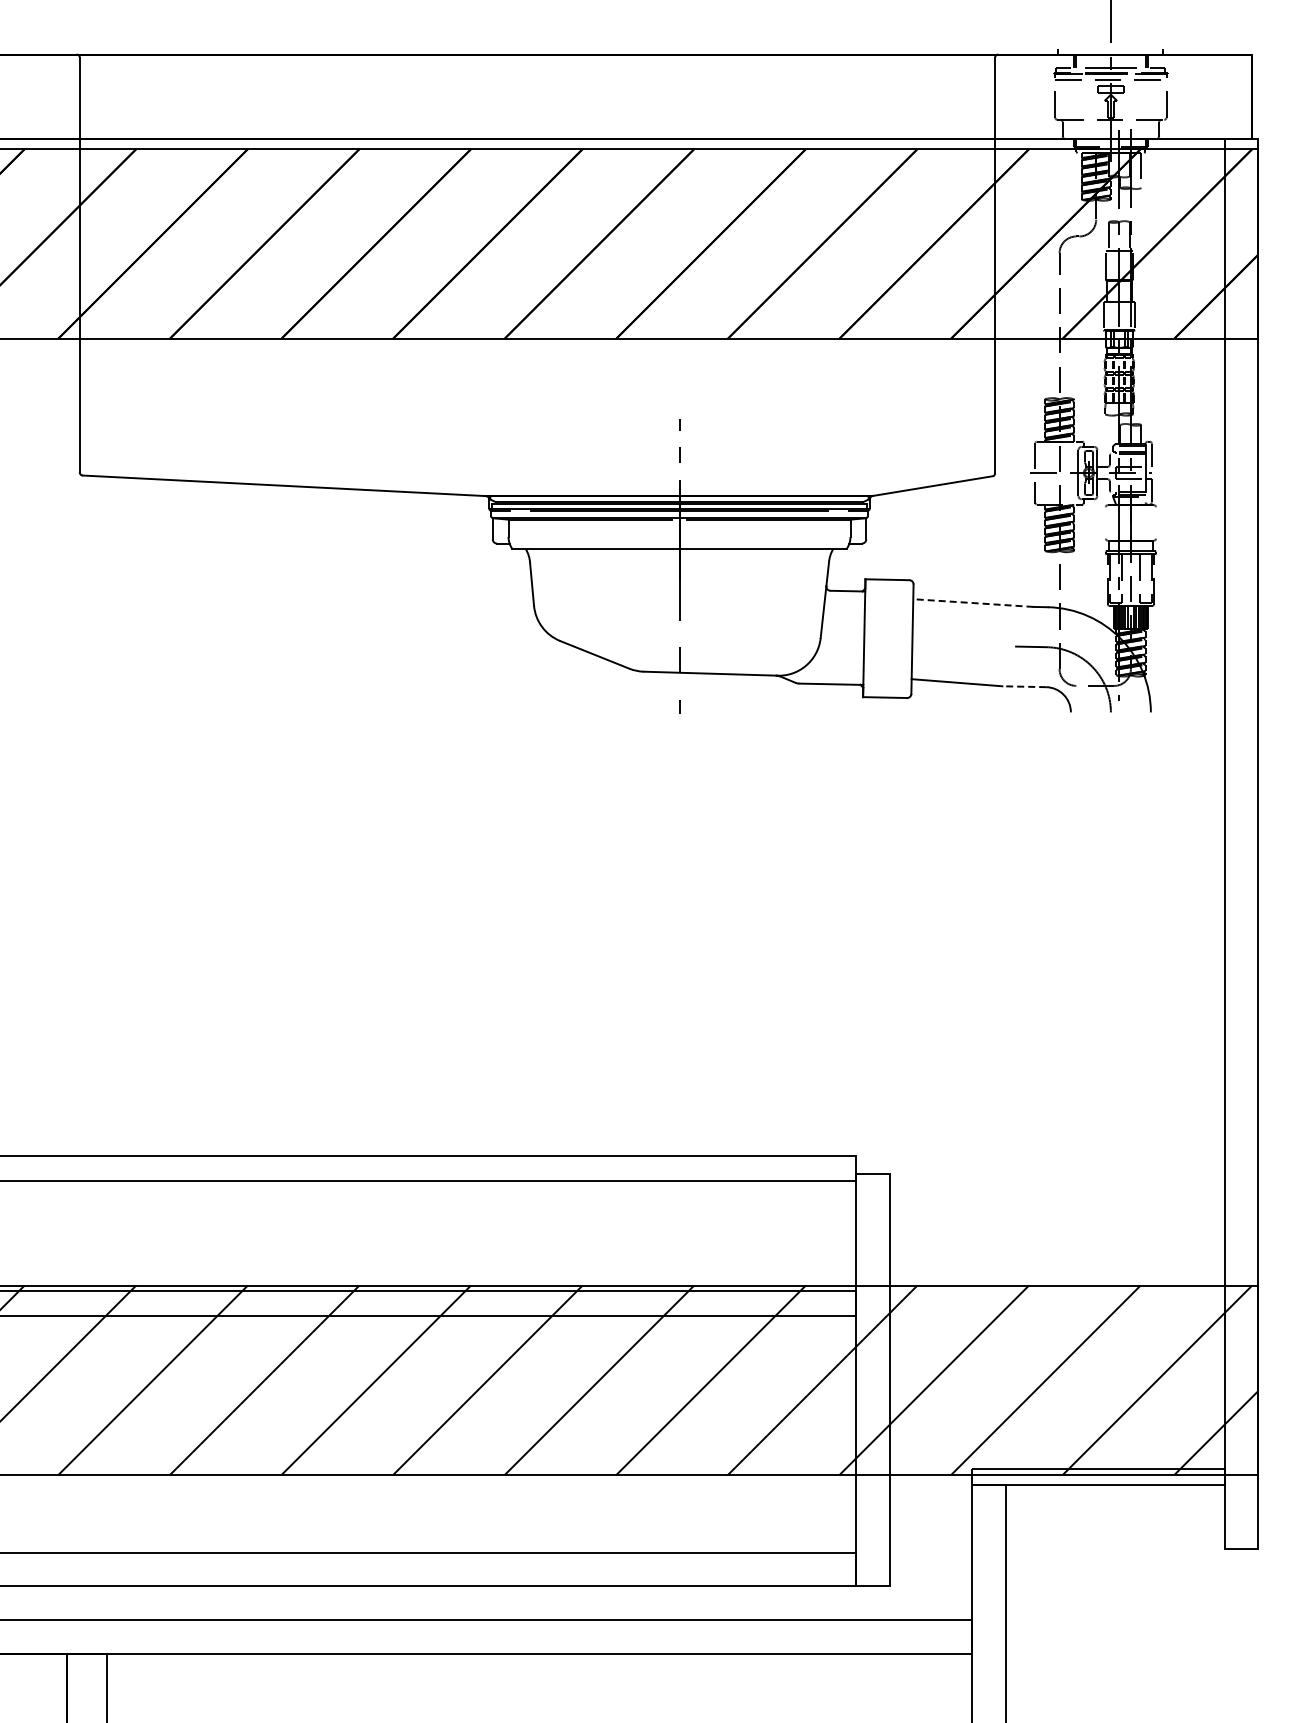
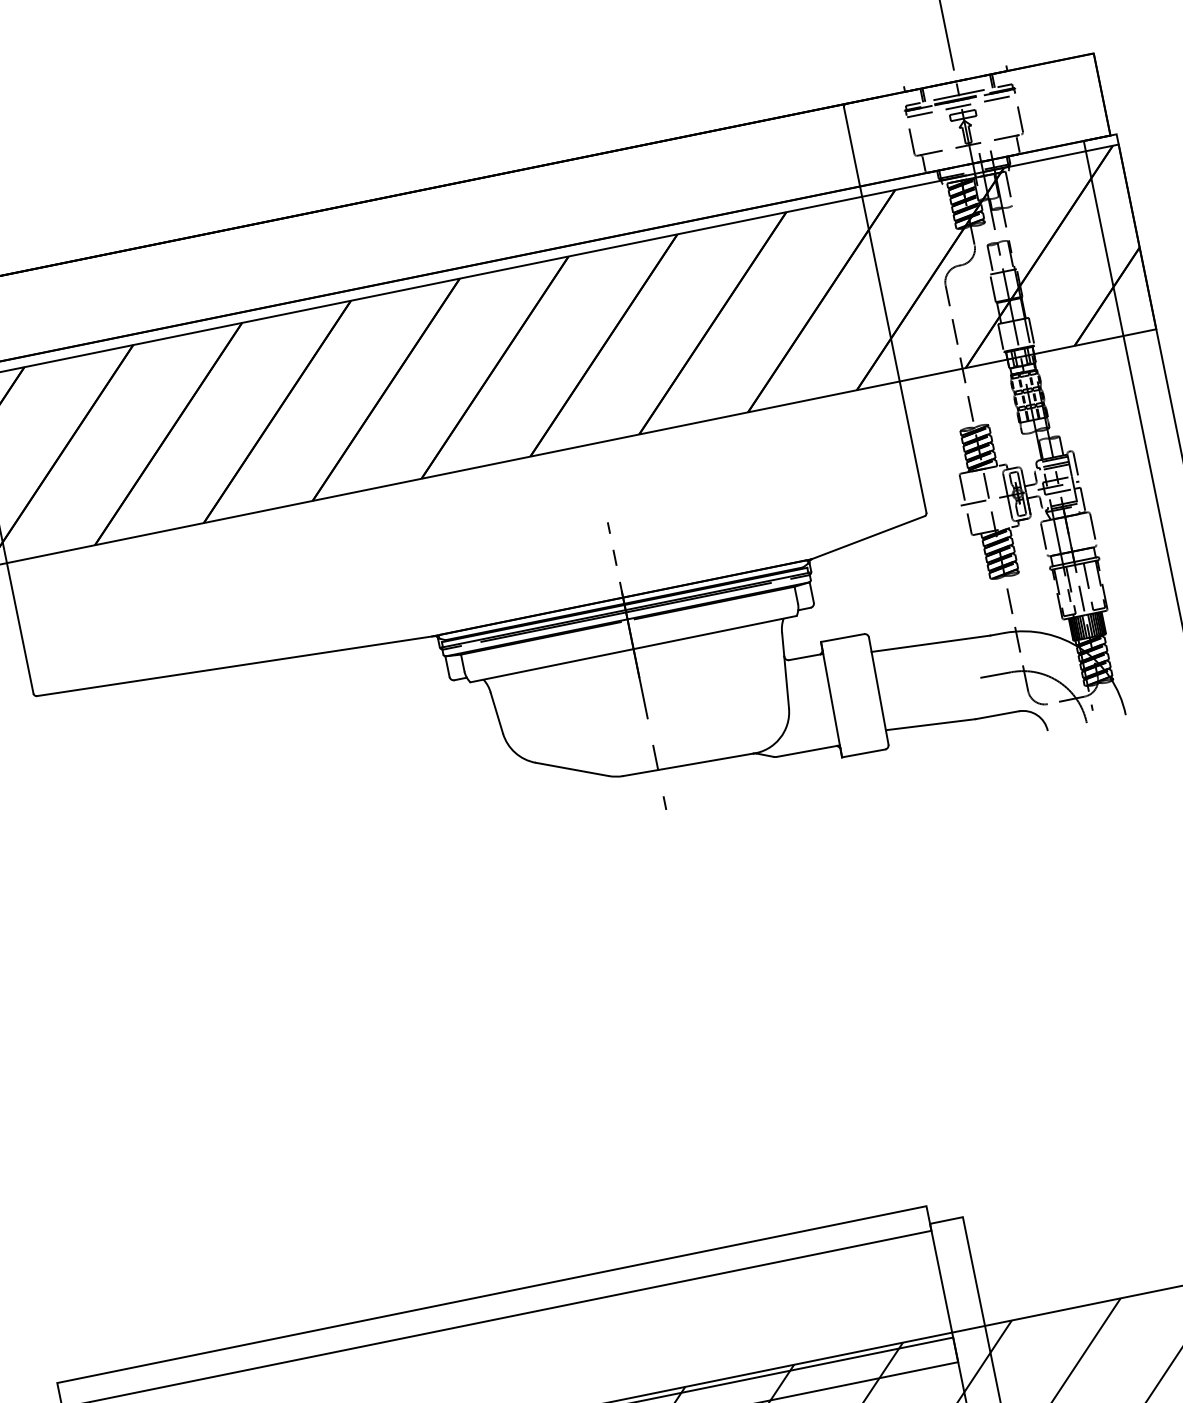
line: (1105, 522) -> (1043, 538), added
line: (1156, 522) -> (1093, 528), added
line: (972, 603) -> (930, 644), dashed -> solid
line: (1024, 686) -> (997, 714), dashed -> solid

